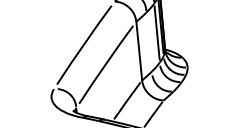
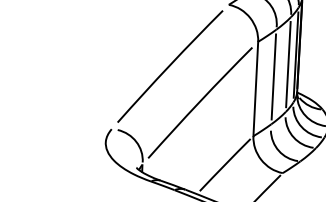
line: (148, 41) -> (272, 76), added

